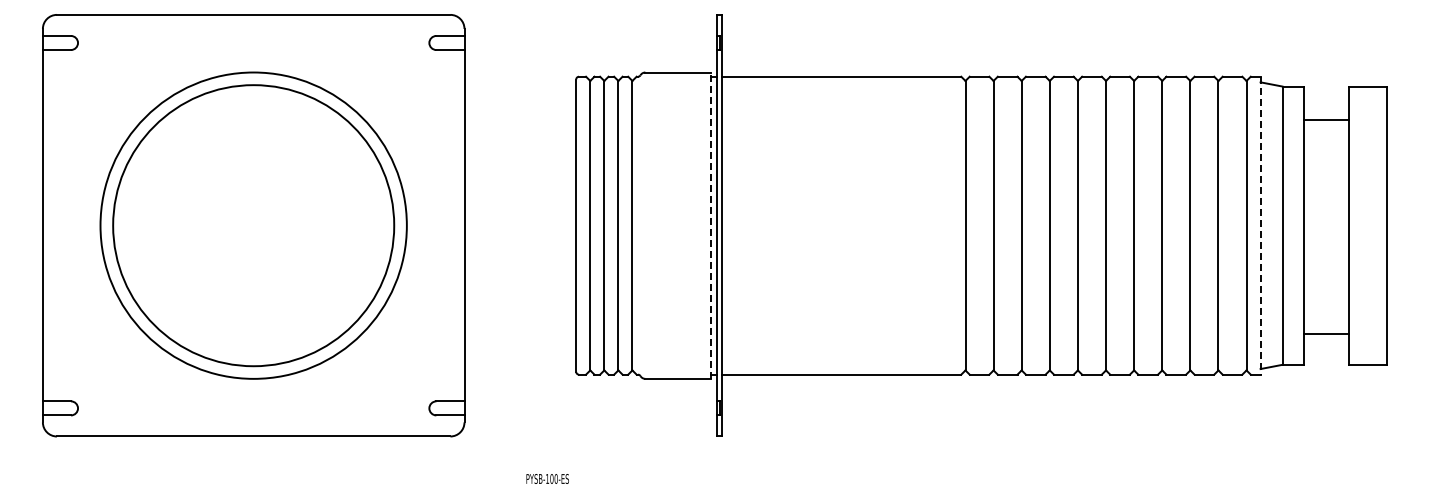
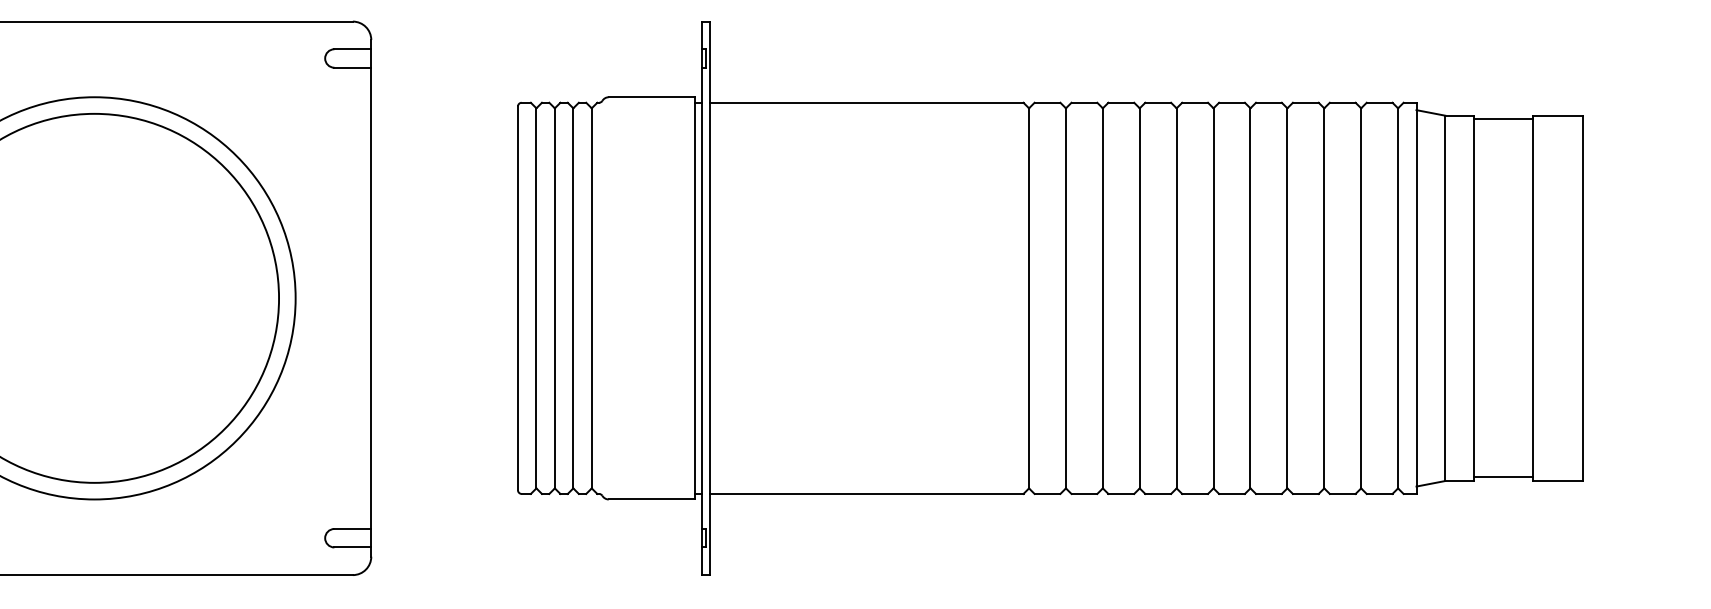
line: (1326, 120) -> (1503, 119), moved
line: (711, 225) -> (695, 298), dashed -> solid
line: (1260, 225) -> (1416, 298), dashed -> solid
line: (1326, 334) -> (1503, 477), moved

